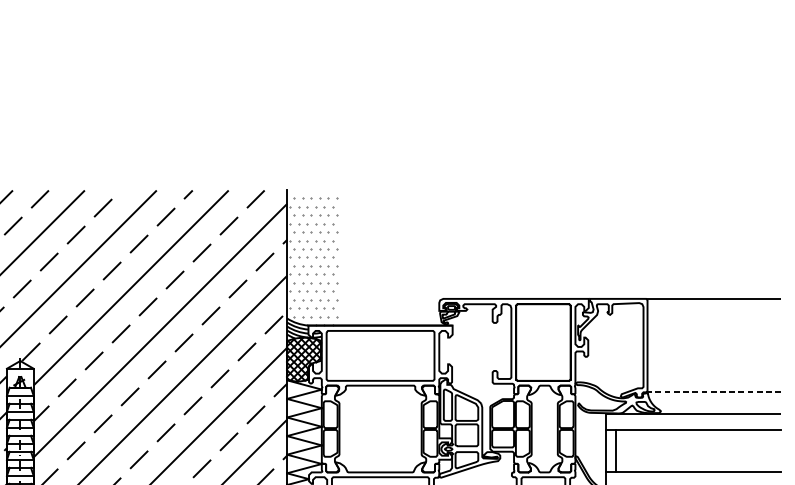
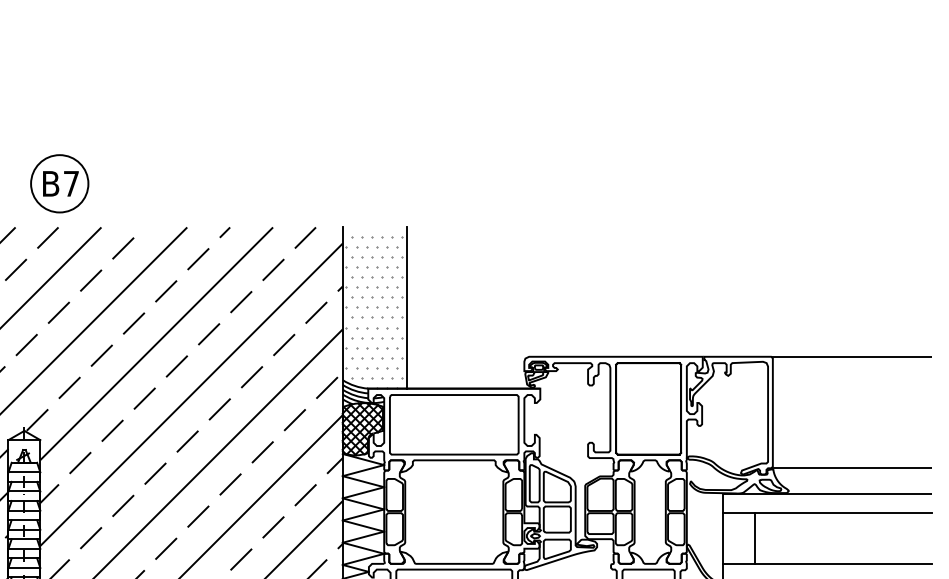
part: (49, 153) -> (59, 183), added
line: (340, 257) -> (406, 307), added
line: (714, 392) -> (852, 468), dashed -> solid
line: (615, 450) -> (754, 537), moved

